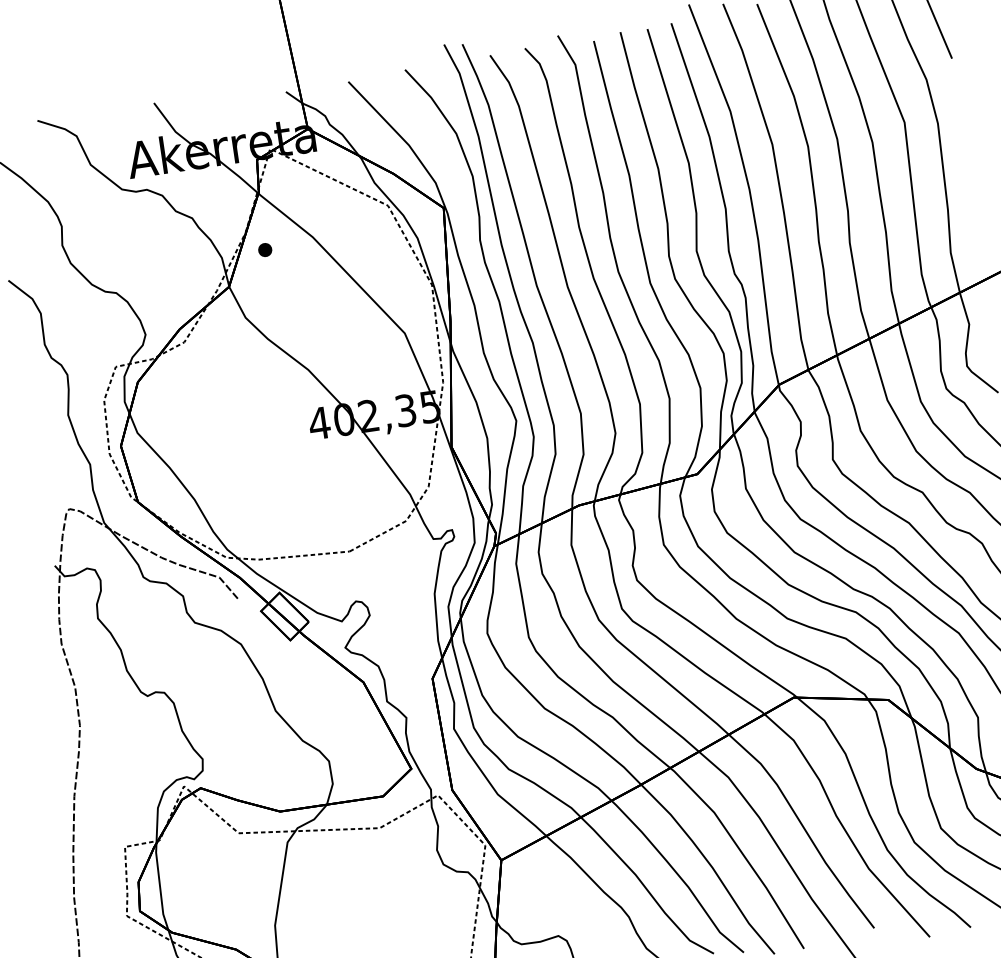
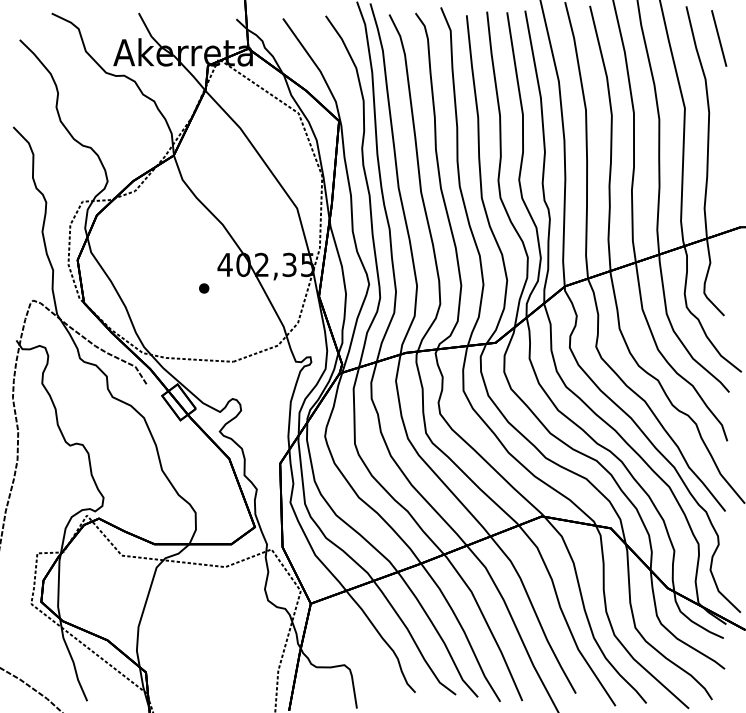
part: (265, 249) -> (204, 288), moved

